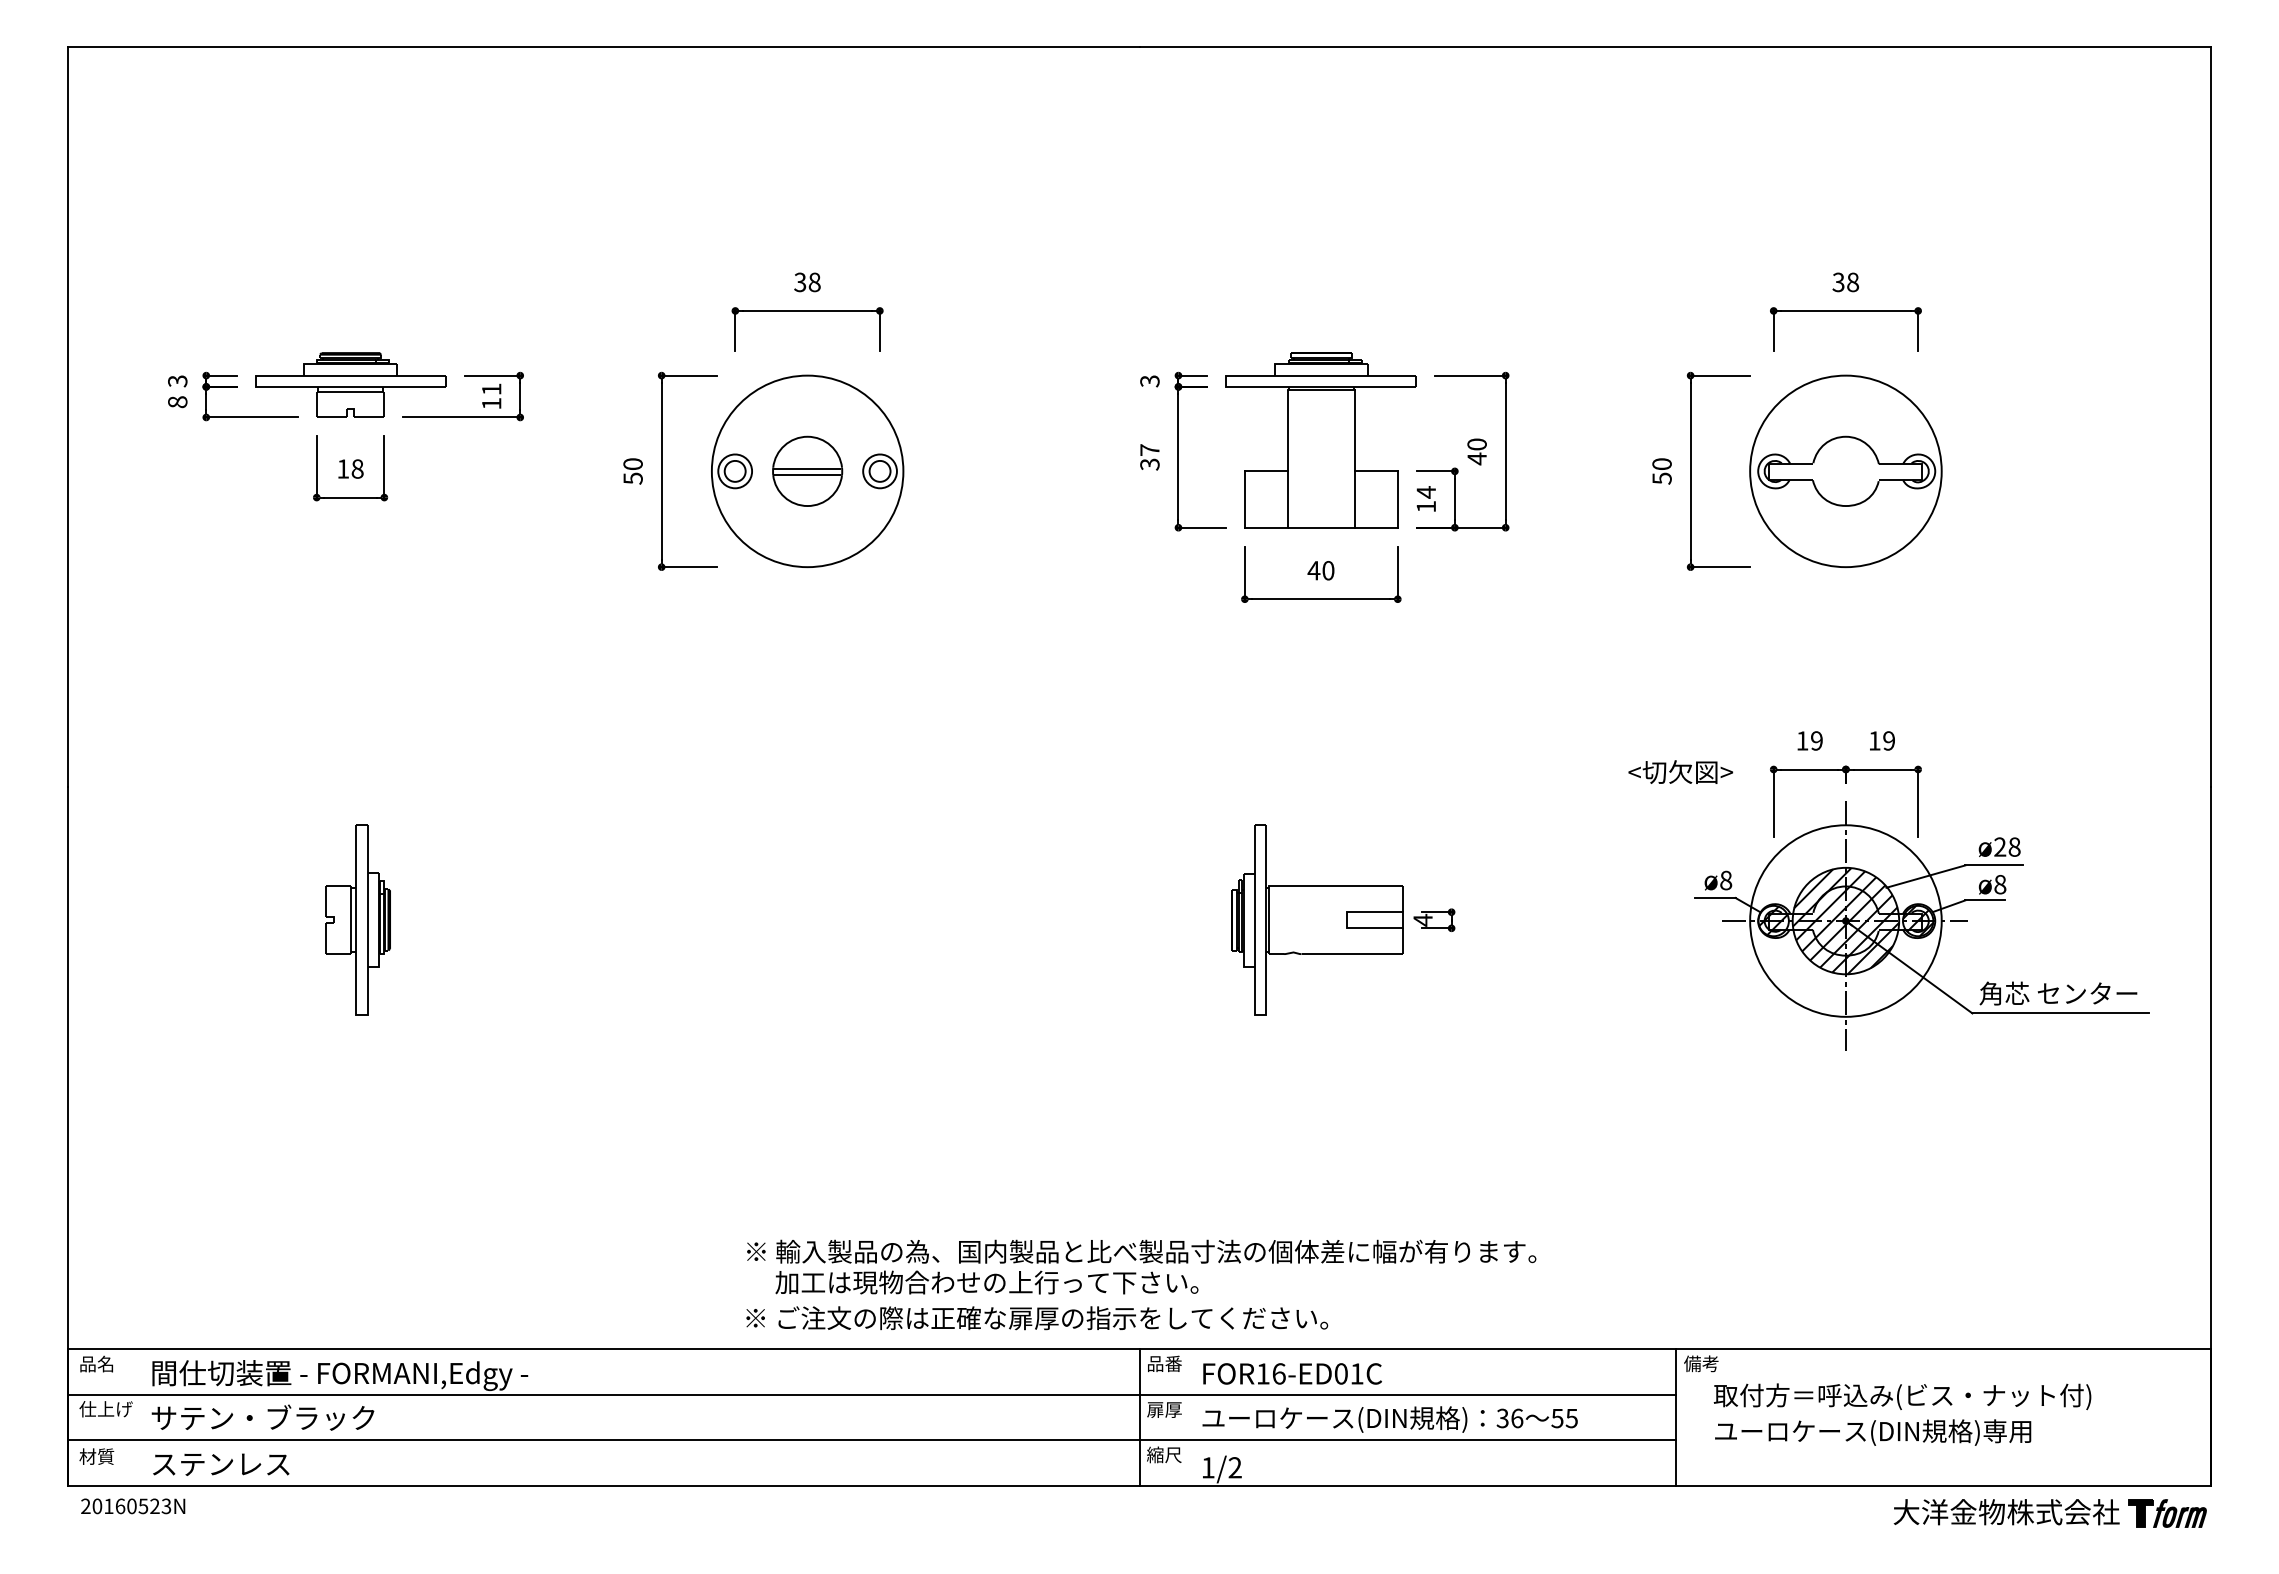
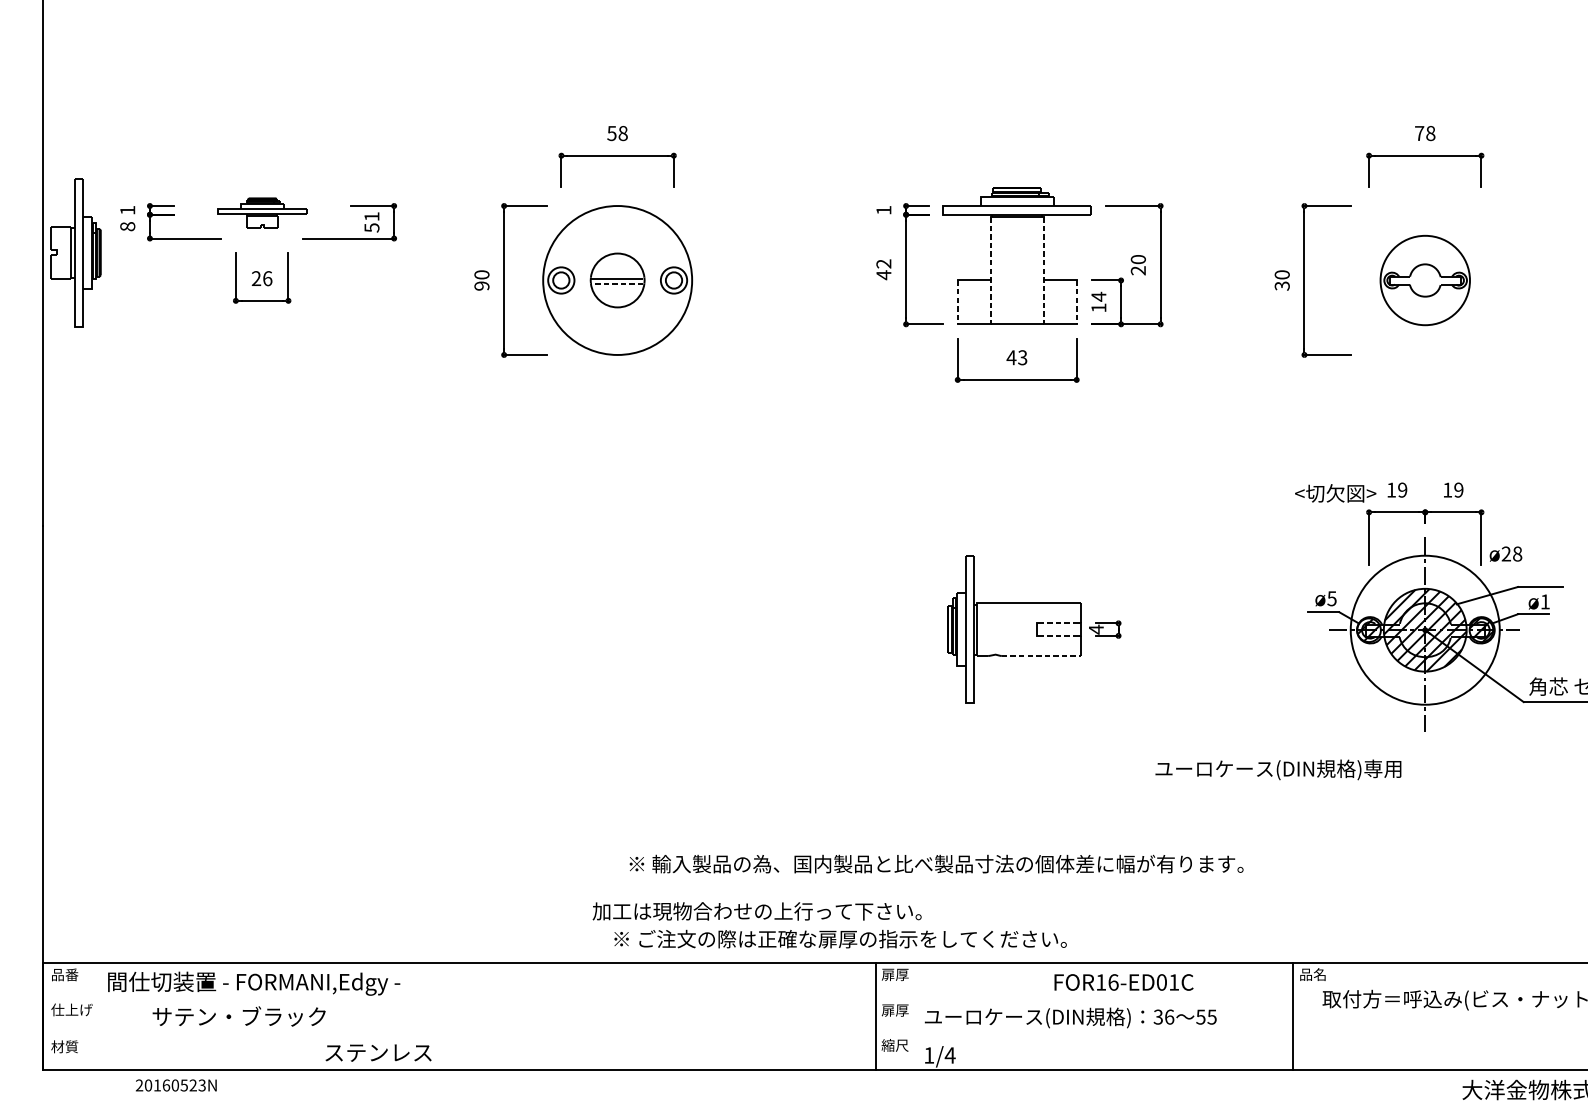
text: (800, 281) -> (612, 132), 38 -> 58
text: (1838, 282) -> (1419, 133), 38 -> 78
text: (177, 381) -> (127, 210), 3 -> 1
text: (1149, 381) -> (883, 210), 3 -> 1
part: (350, 384) -> (262, 212), size x0.6
text: (491, 403) -> (371, 227), 11 -> 51
text: (1149, 457) -> (883, 269), 37 -> 42
line: (1287, 458) -> (990, 270), solid -> dashed
line: (1355, 458) -> (1043, 270), solid -> dashed
text: (1476, 458) -> (1137, 270), 40 -> 20
text: (350, 468) -> (262, 278), 18 -> 26
part: (1845, 471) -> (1424, 280), size x0.6
line: (806, 475) -> (616, 283), solid -> dashed
text: (632, 478) -> (481, 286), 50 -> 90
text: (1661, 478) -> (1281, 286), 50 -> 30
line: (1244, 500) -> (957, 303), solid -> dashed
line: (1397, 500) -> (1076, 303), solid -> dashed
text: (1328, 570) -> (1022, 357), 40 -> 43
text: (1680, 771) -> (1335, 492), moved
text: (1999, 846) -> (1505, 553), moved
text: (1726, 880) -> (1332, 598), ø8 -> ø5
text: (2000, 884) -> (1545, 601), ø8 -> ø1
line: (1374, 912) -> (1058, 623), solid -> dashed
part: (357, 919) -> (75, 252), moved
line: (1374, 928) -> (1058, 636), solid -> dashed
line: (1352, 954) -> (1041, 656), solid -> dashed
text: (1141, 1251) -> (936, 863), moved
text: (1037, 1318) -> (840, 939), moved
text: (105, 1363) -> (71, 974), 品名 -> 品番
text: (1164, 1363) -> (895, 974), 品番 -> 扉厚
text: (1701, 1363) -> (1312, 974), 備考 -> 品名
text: (1292, 1373) -> (1123, 982), moved
line: (871, 1395) -> (667, 999), removed
text: (262, 1417) -> (238, 1016), moved
text: (1873, 1432) -> (1278, 769), moved
line: (871, 1440) -> (667, 1034), removed
text: (221, 1464) -> (378, 1052), moved
text: (1235, 1467) -> (950, 1055), 1/2 -> 1/4
text: (133, 1506) -> (176, 1085), moved

